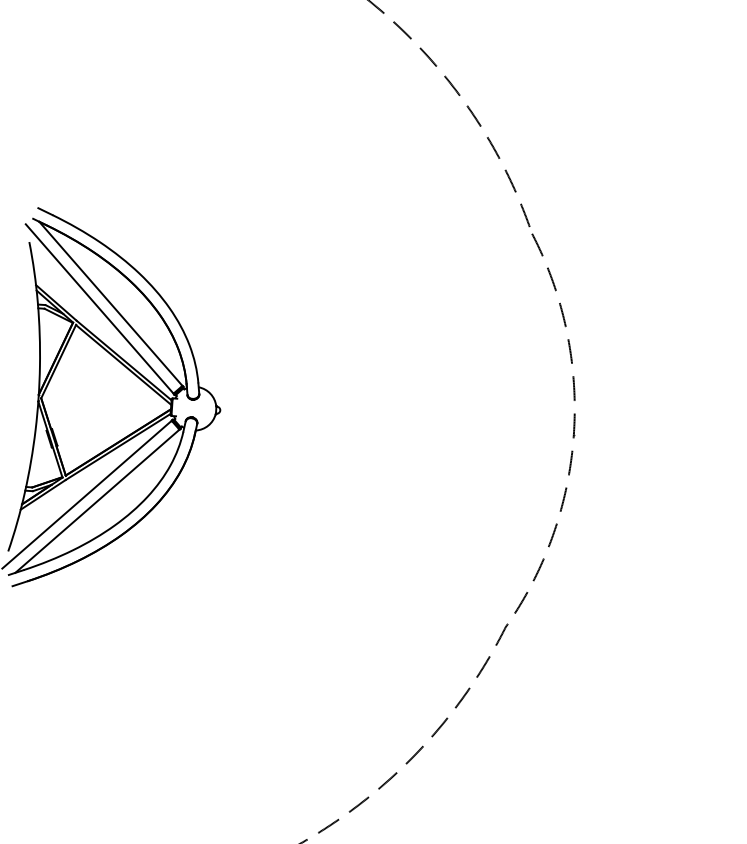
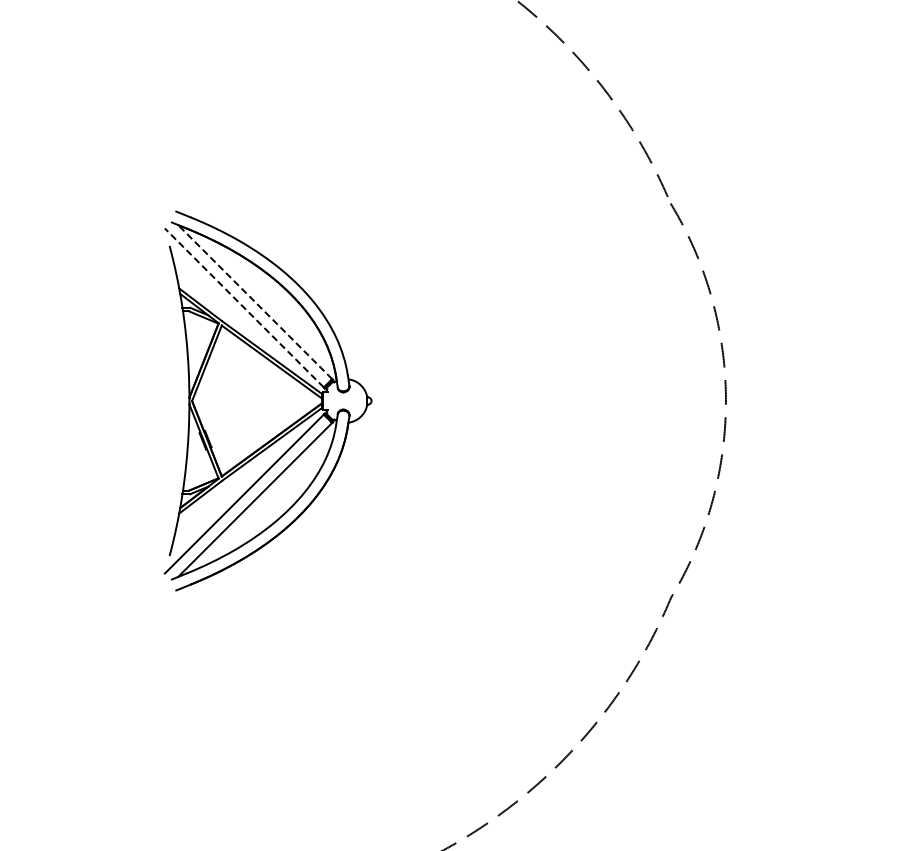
line: (111, 304) -> (255, 302), solid -> dashed
line: (98, 308) -> (243, 307), solid -> dashed

